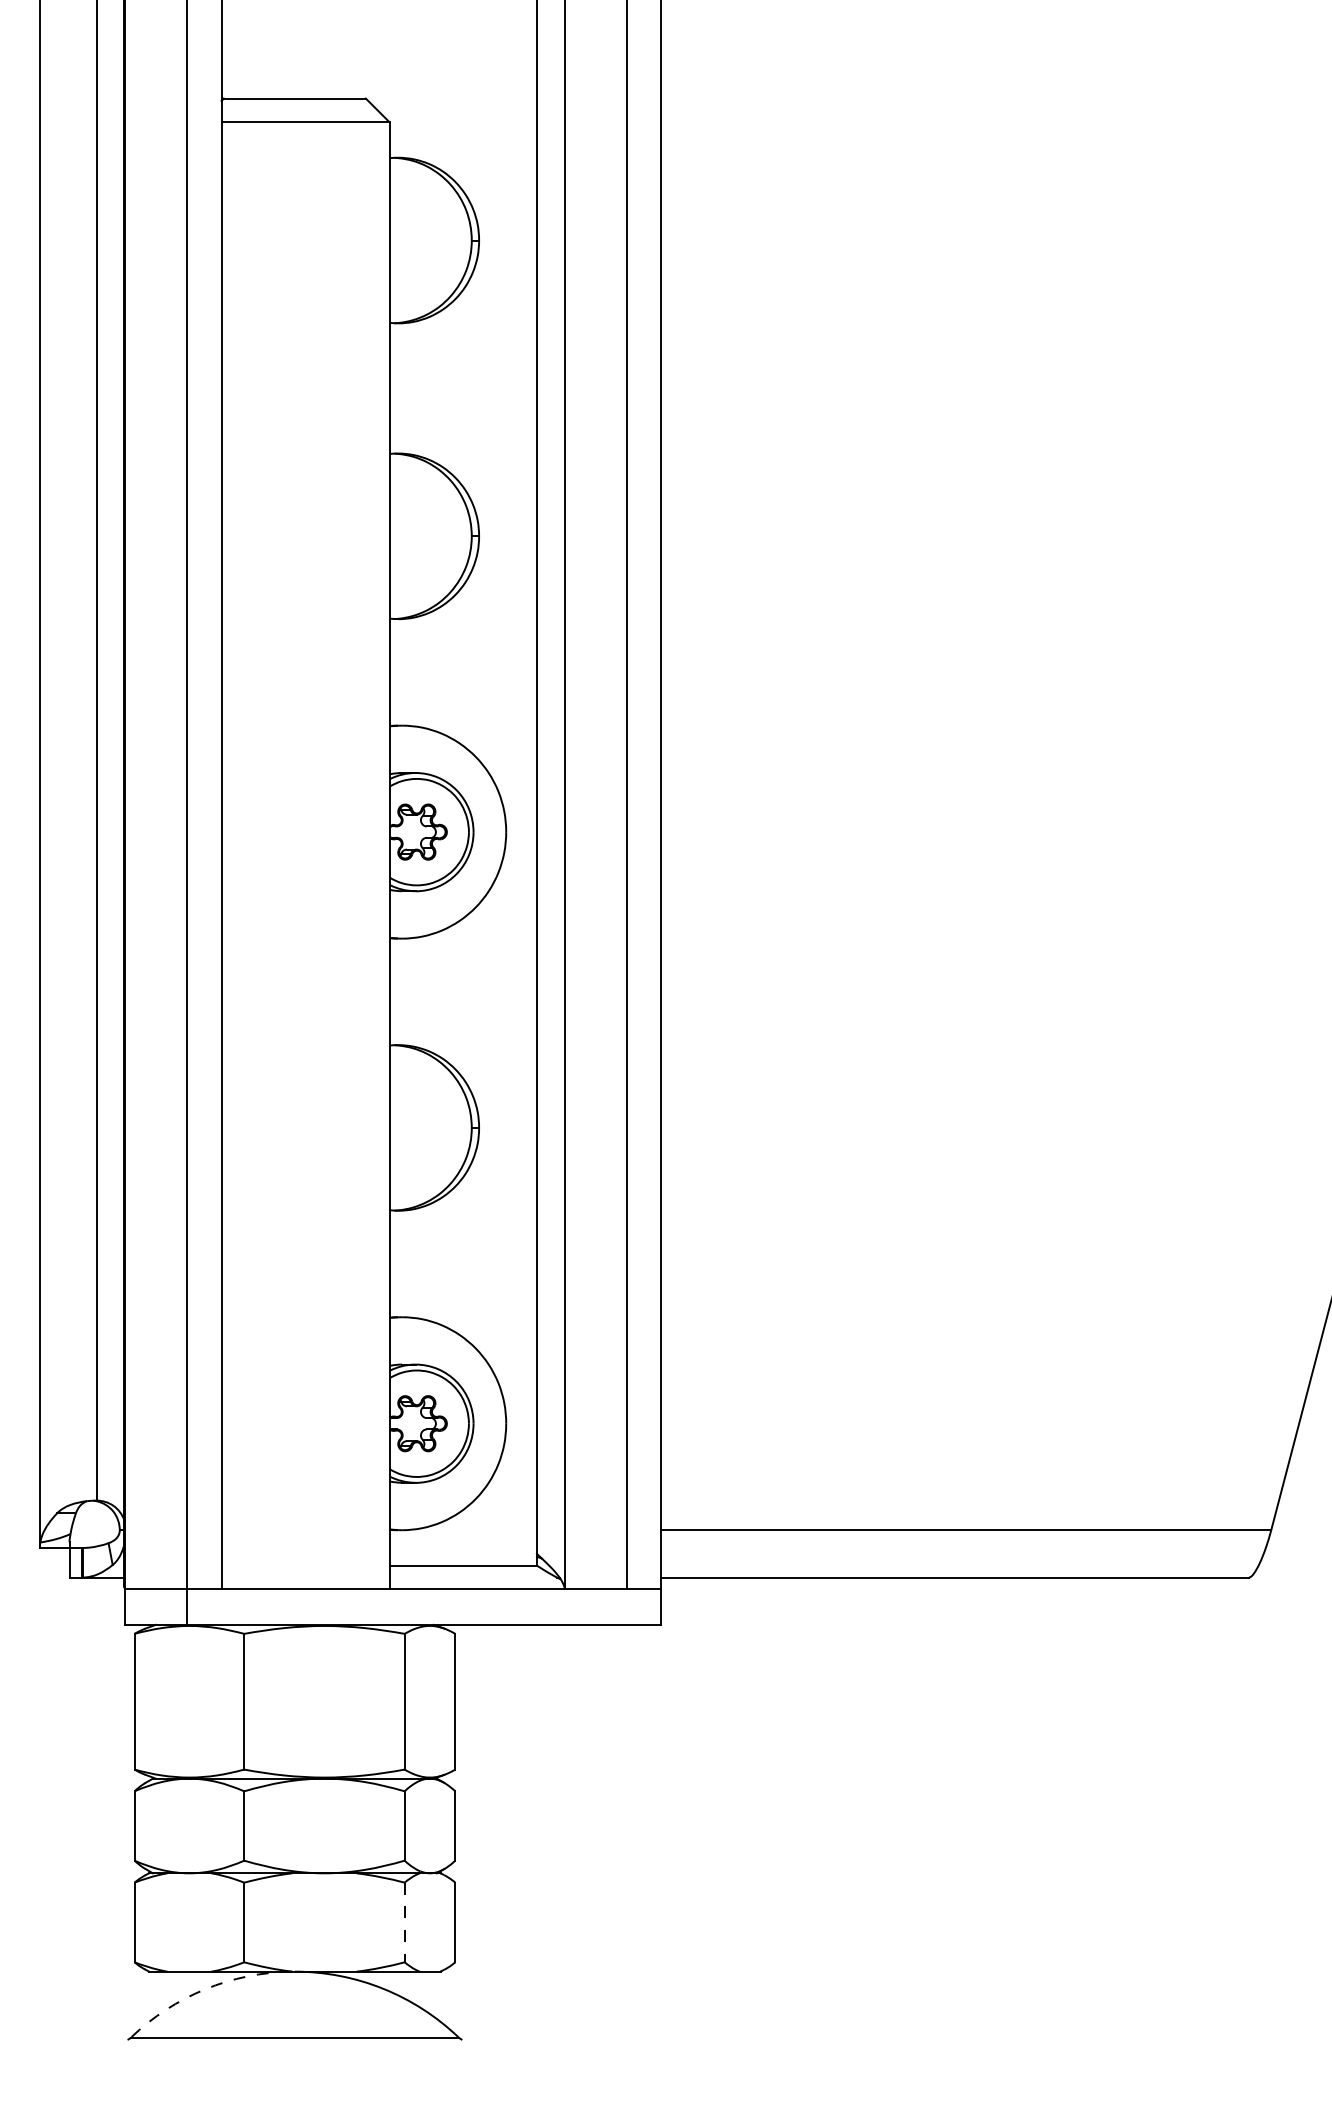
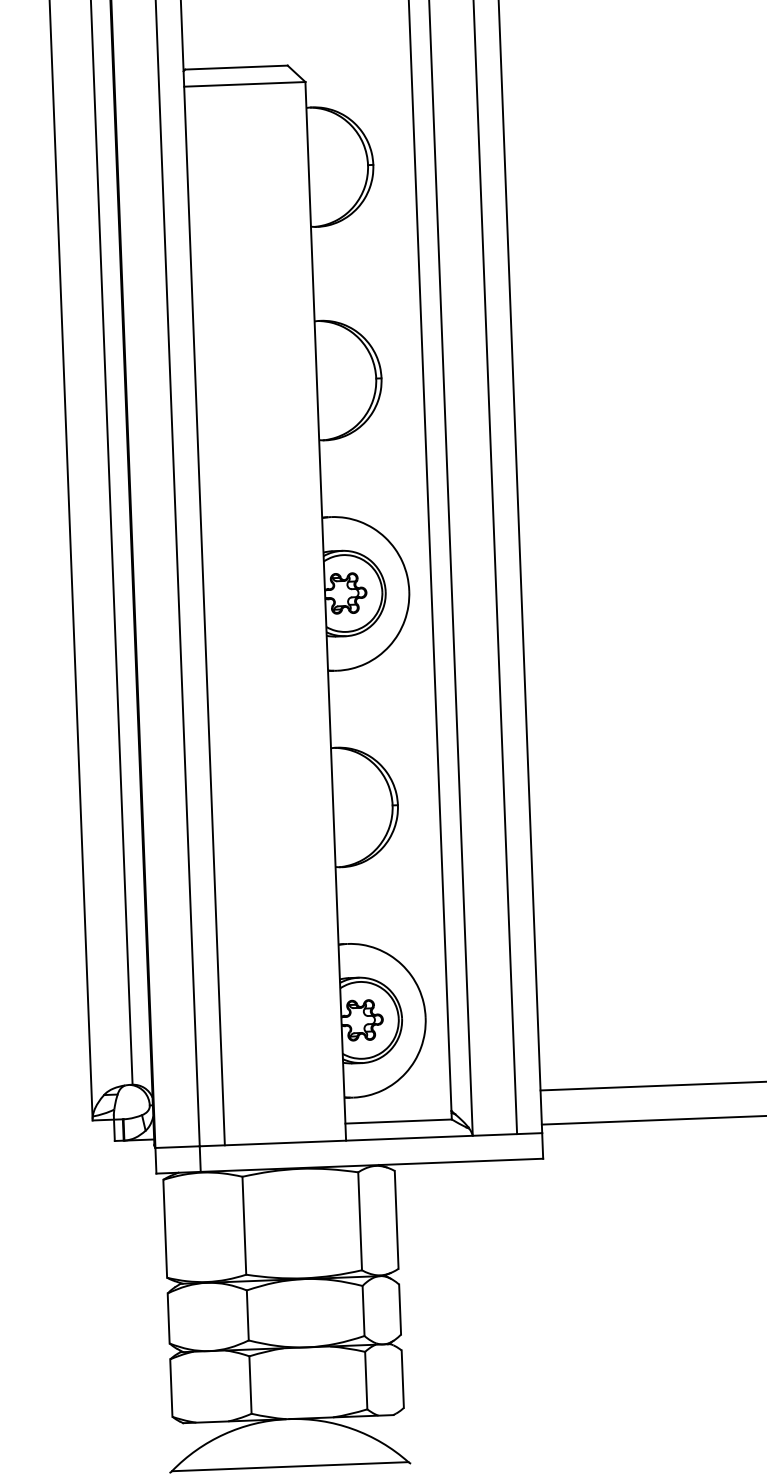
line: (404, 1922) -> (366, 1380), dashed -> solid
arc: (205, 1989) -> (224, 1434), dashed -> solid

